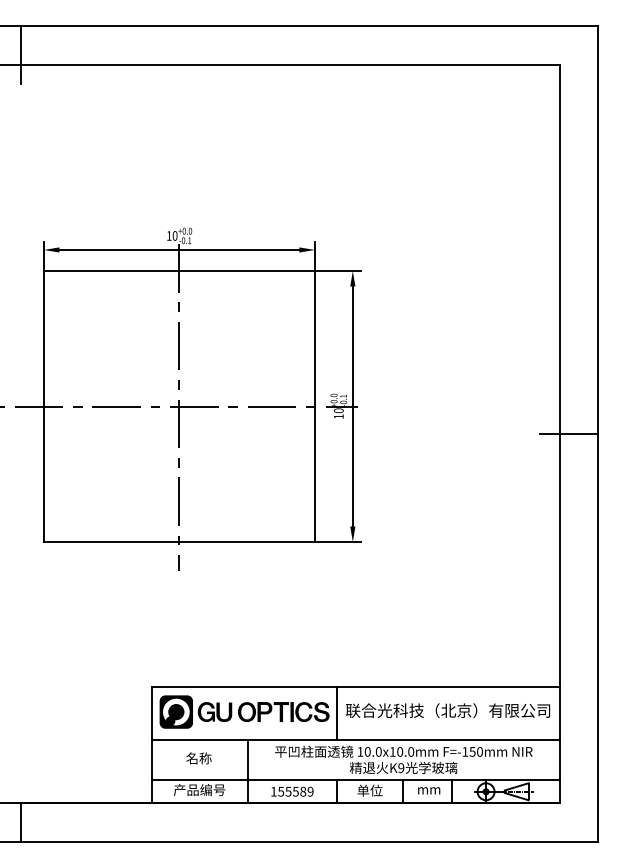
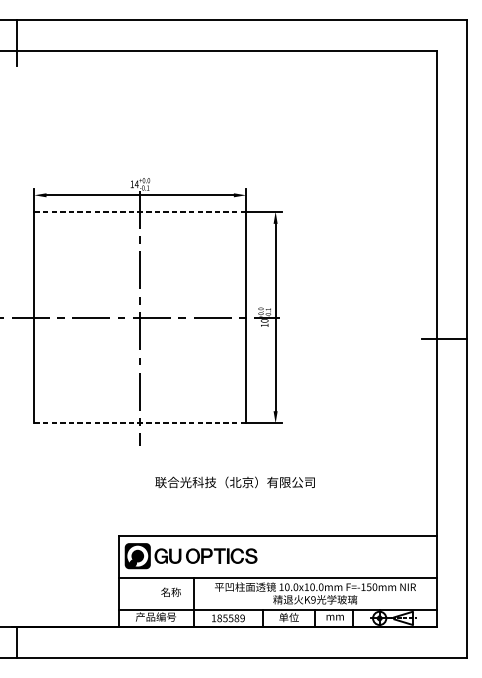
text: (174, 235) -> (136, 183), 10 -> 14
line: (178, 271) -> (139, 212), solid -> dashed
line: (178, 542) -> (139, 423), solid -> dashed
text: (448, 710) -> (235, 482), moved
line: (336, 712) -> (262, 556), removed
text: (198, 758) -> (170, 592), moved
text: (281, 791) -> (219, 618), 155589 -> 185589

